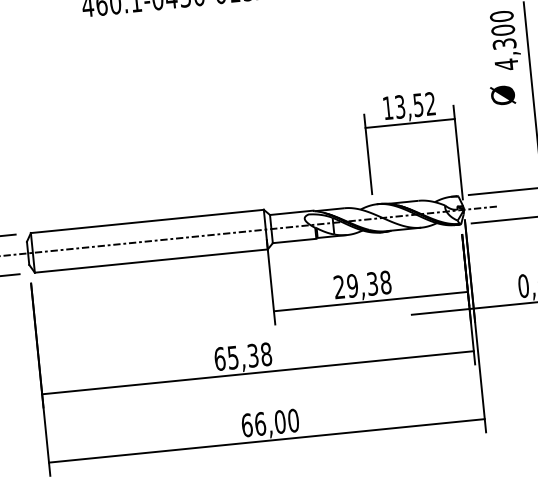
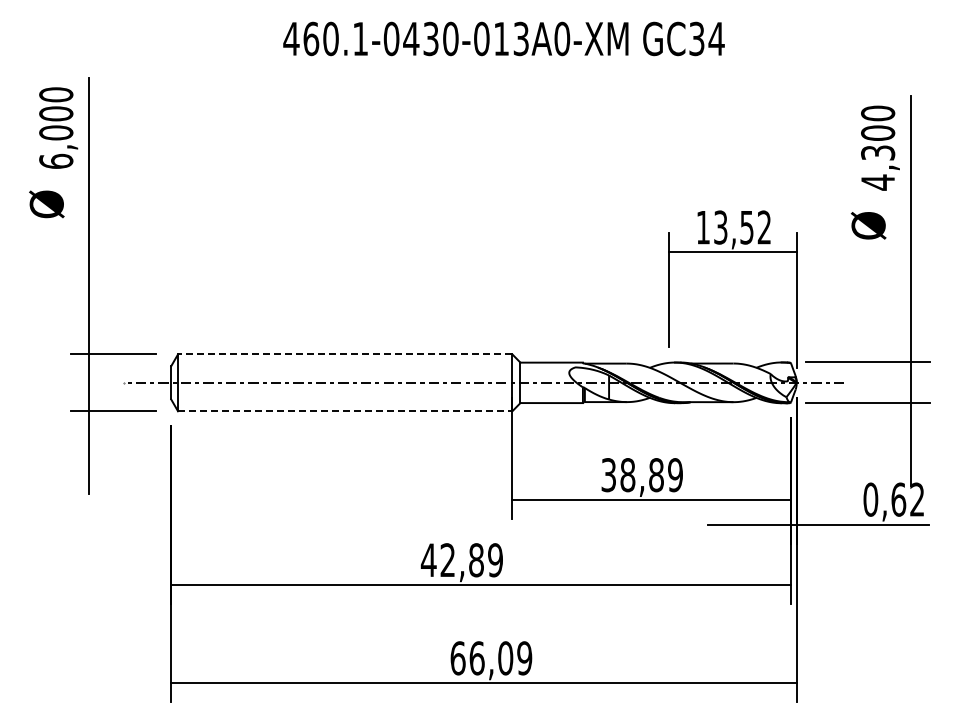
line: (146, 221) -> (344, 354), solid -> dashed
line: (151, 261) -> (345, 411), solid -> dashed
text: (362, 285) -> (641, 475), 29,38 -> 38,89
text: (242, 356) -> (461, 560), 65,38 -> 42,89
text: (293, 420) -> (524, 658), 66,00 -> 66,09

